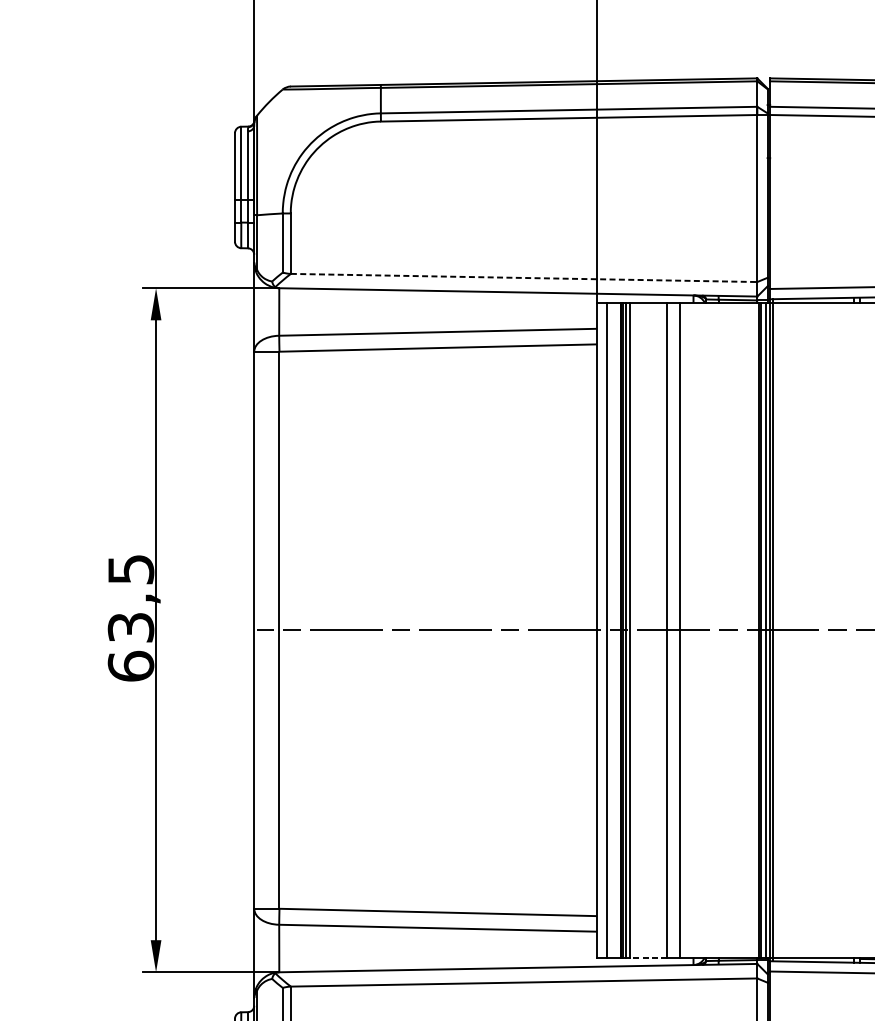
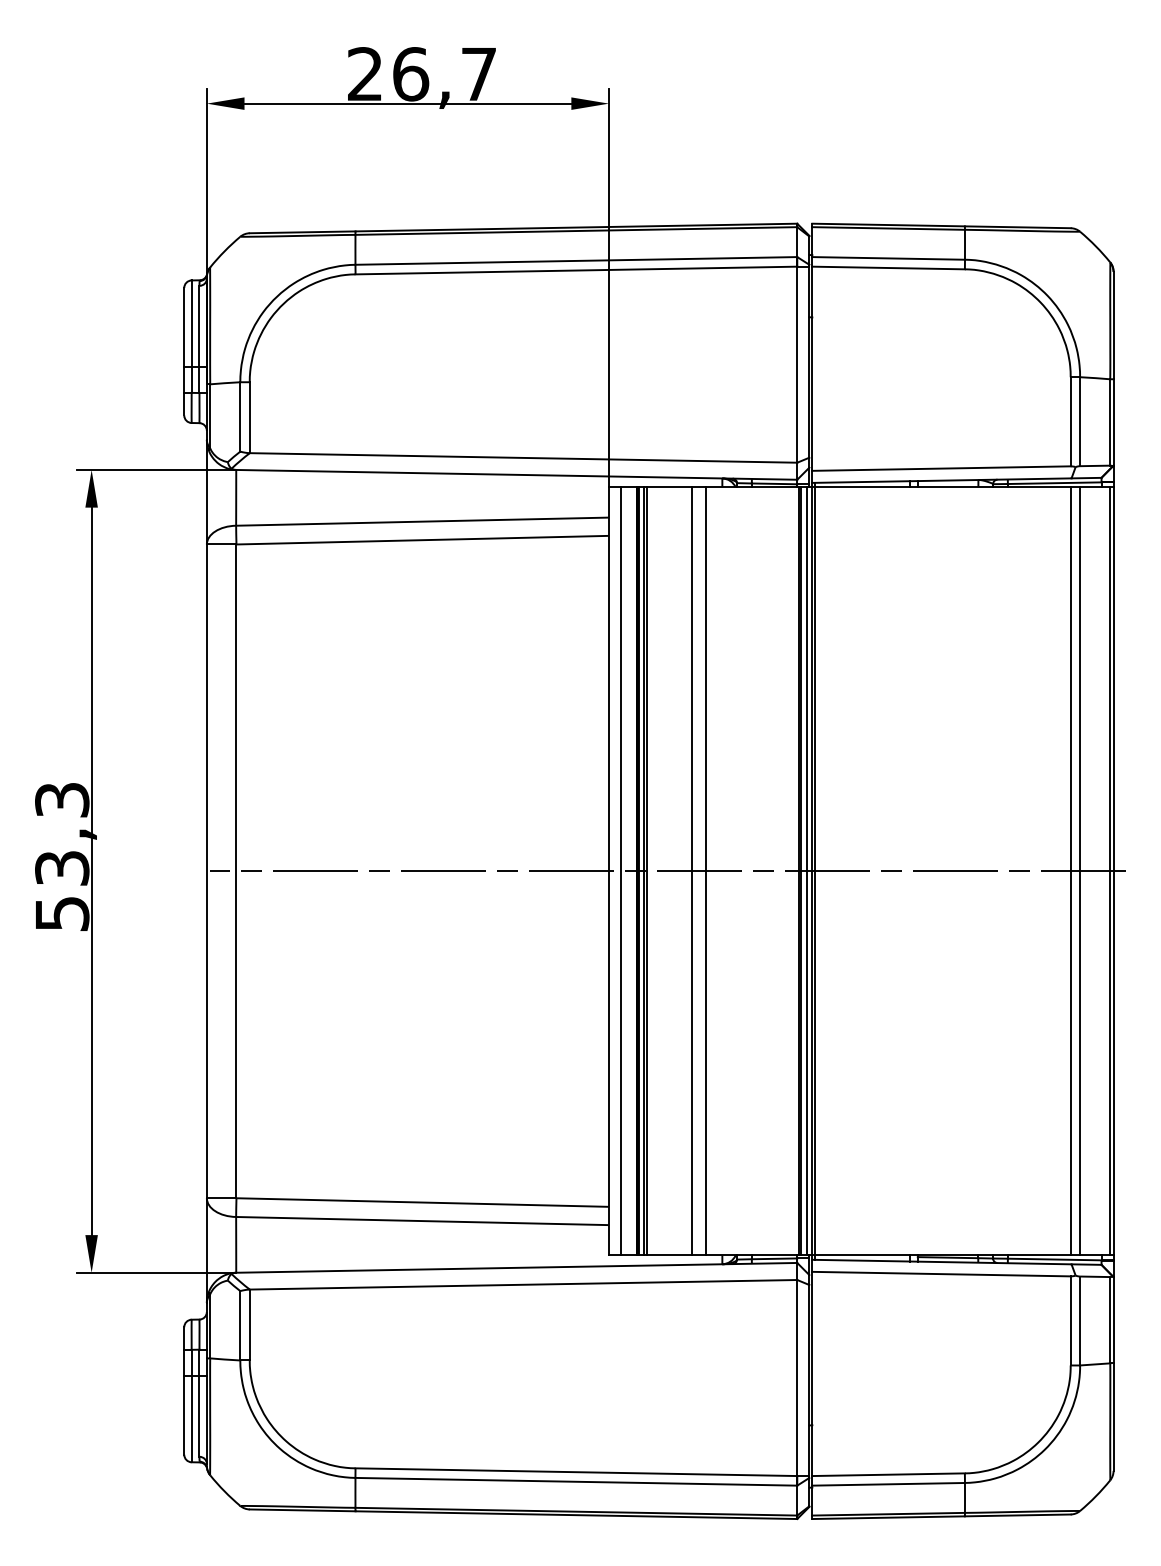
line: (524, 277) -> (523, 457), dashed -> solid
text: (131, 618) -> (62, 857), 63,5 -> 53,3
line: (648, 957) -> (669, 1255), dashed -> solid

